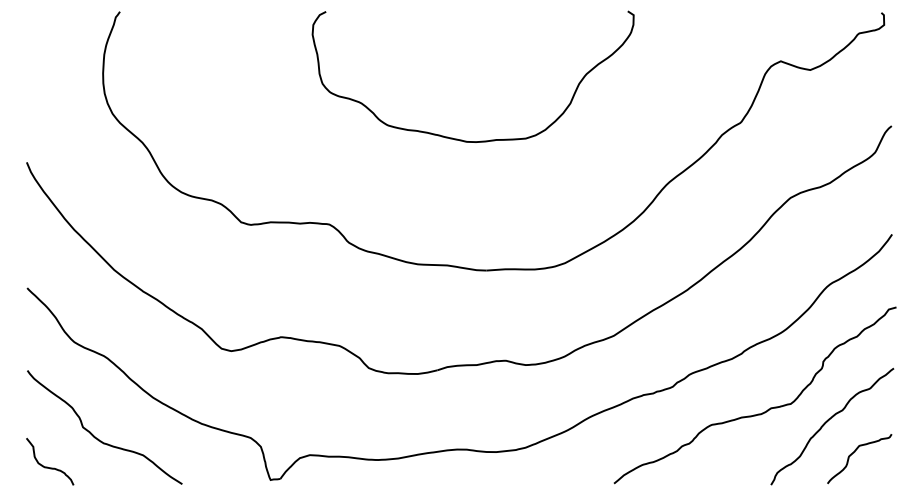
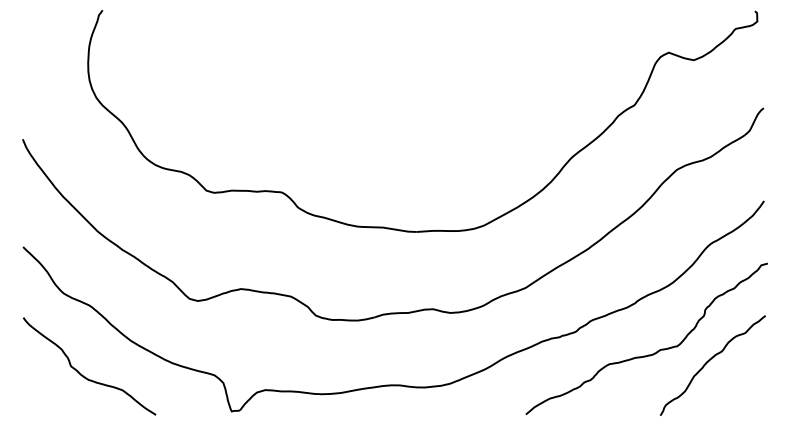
curve: (457, 138) -> (391, 118), removed
curve: (855, 452) -> (732, 387), removed
curve: (47, 466) -> (40, 399), removed

